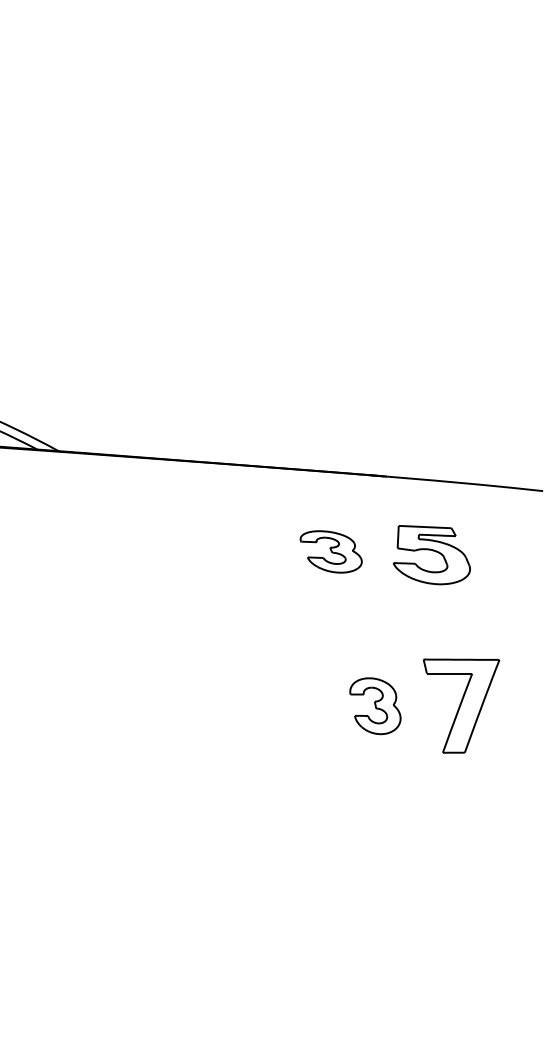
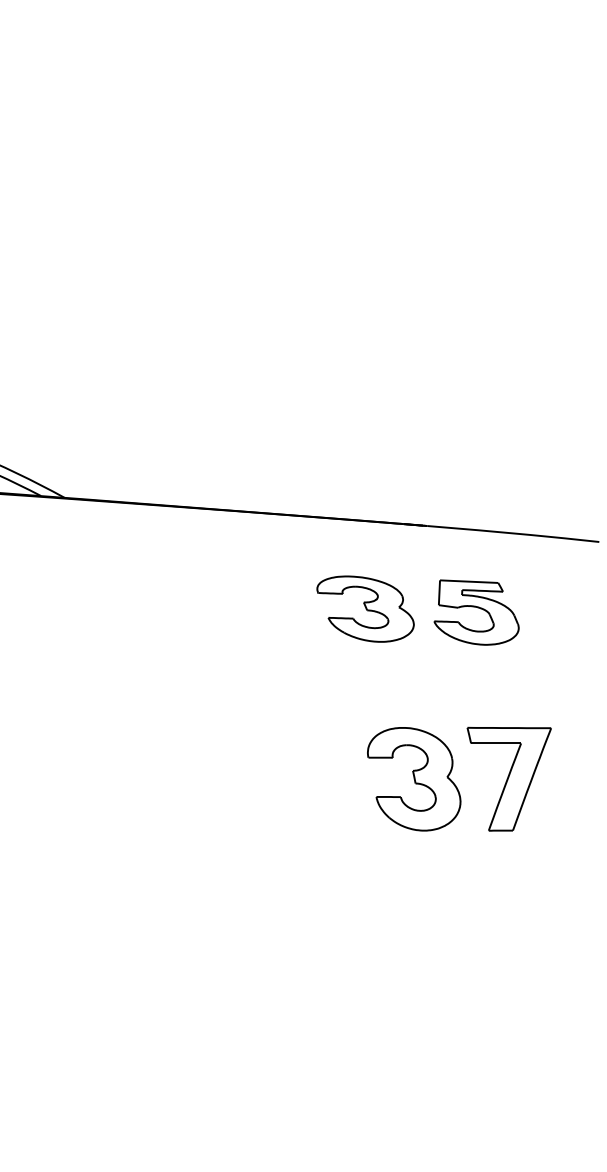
part: (331, 551) -> (365, 608), size x1.43
part: (375, 706) -> (414, 779), size x1.67

